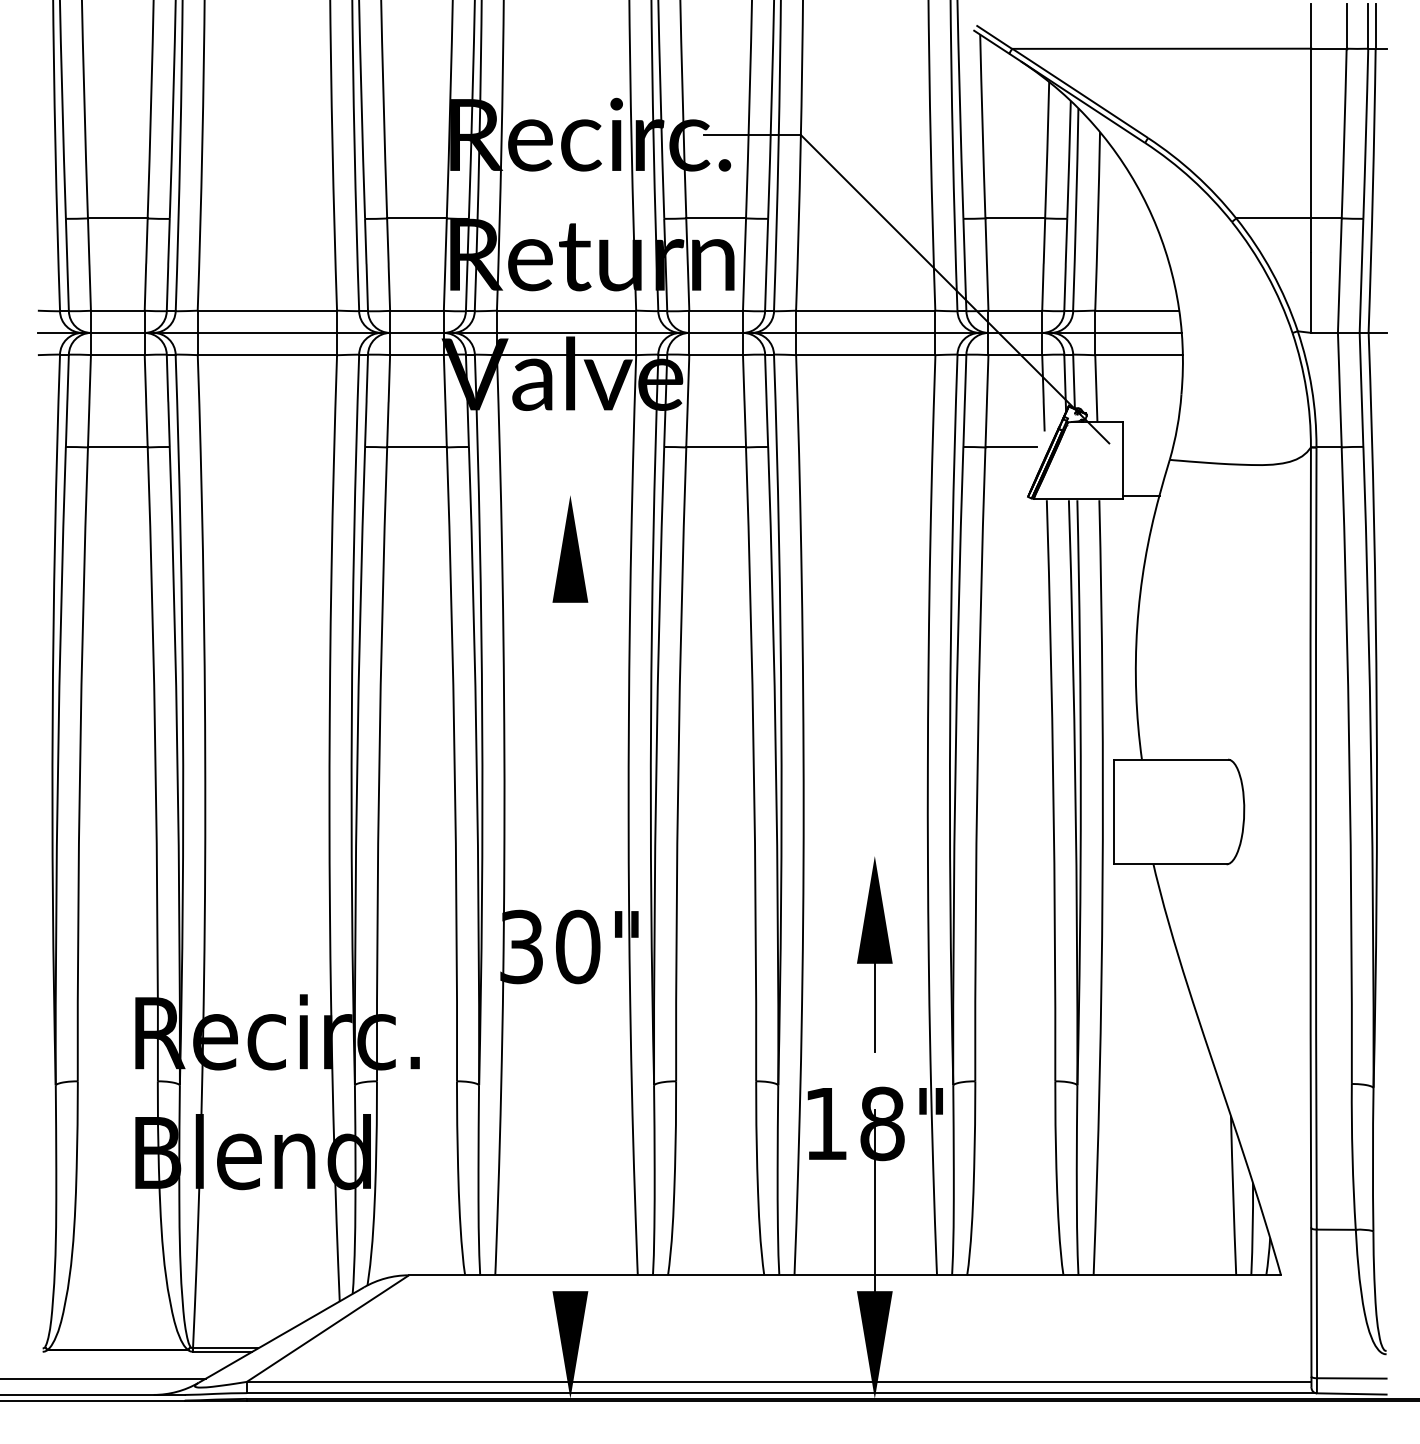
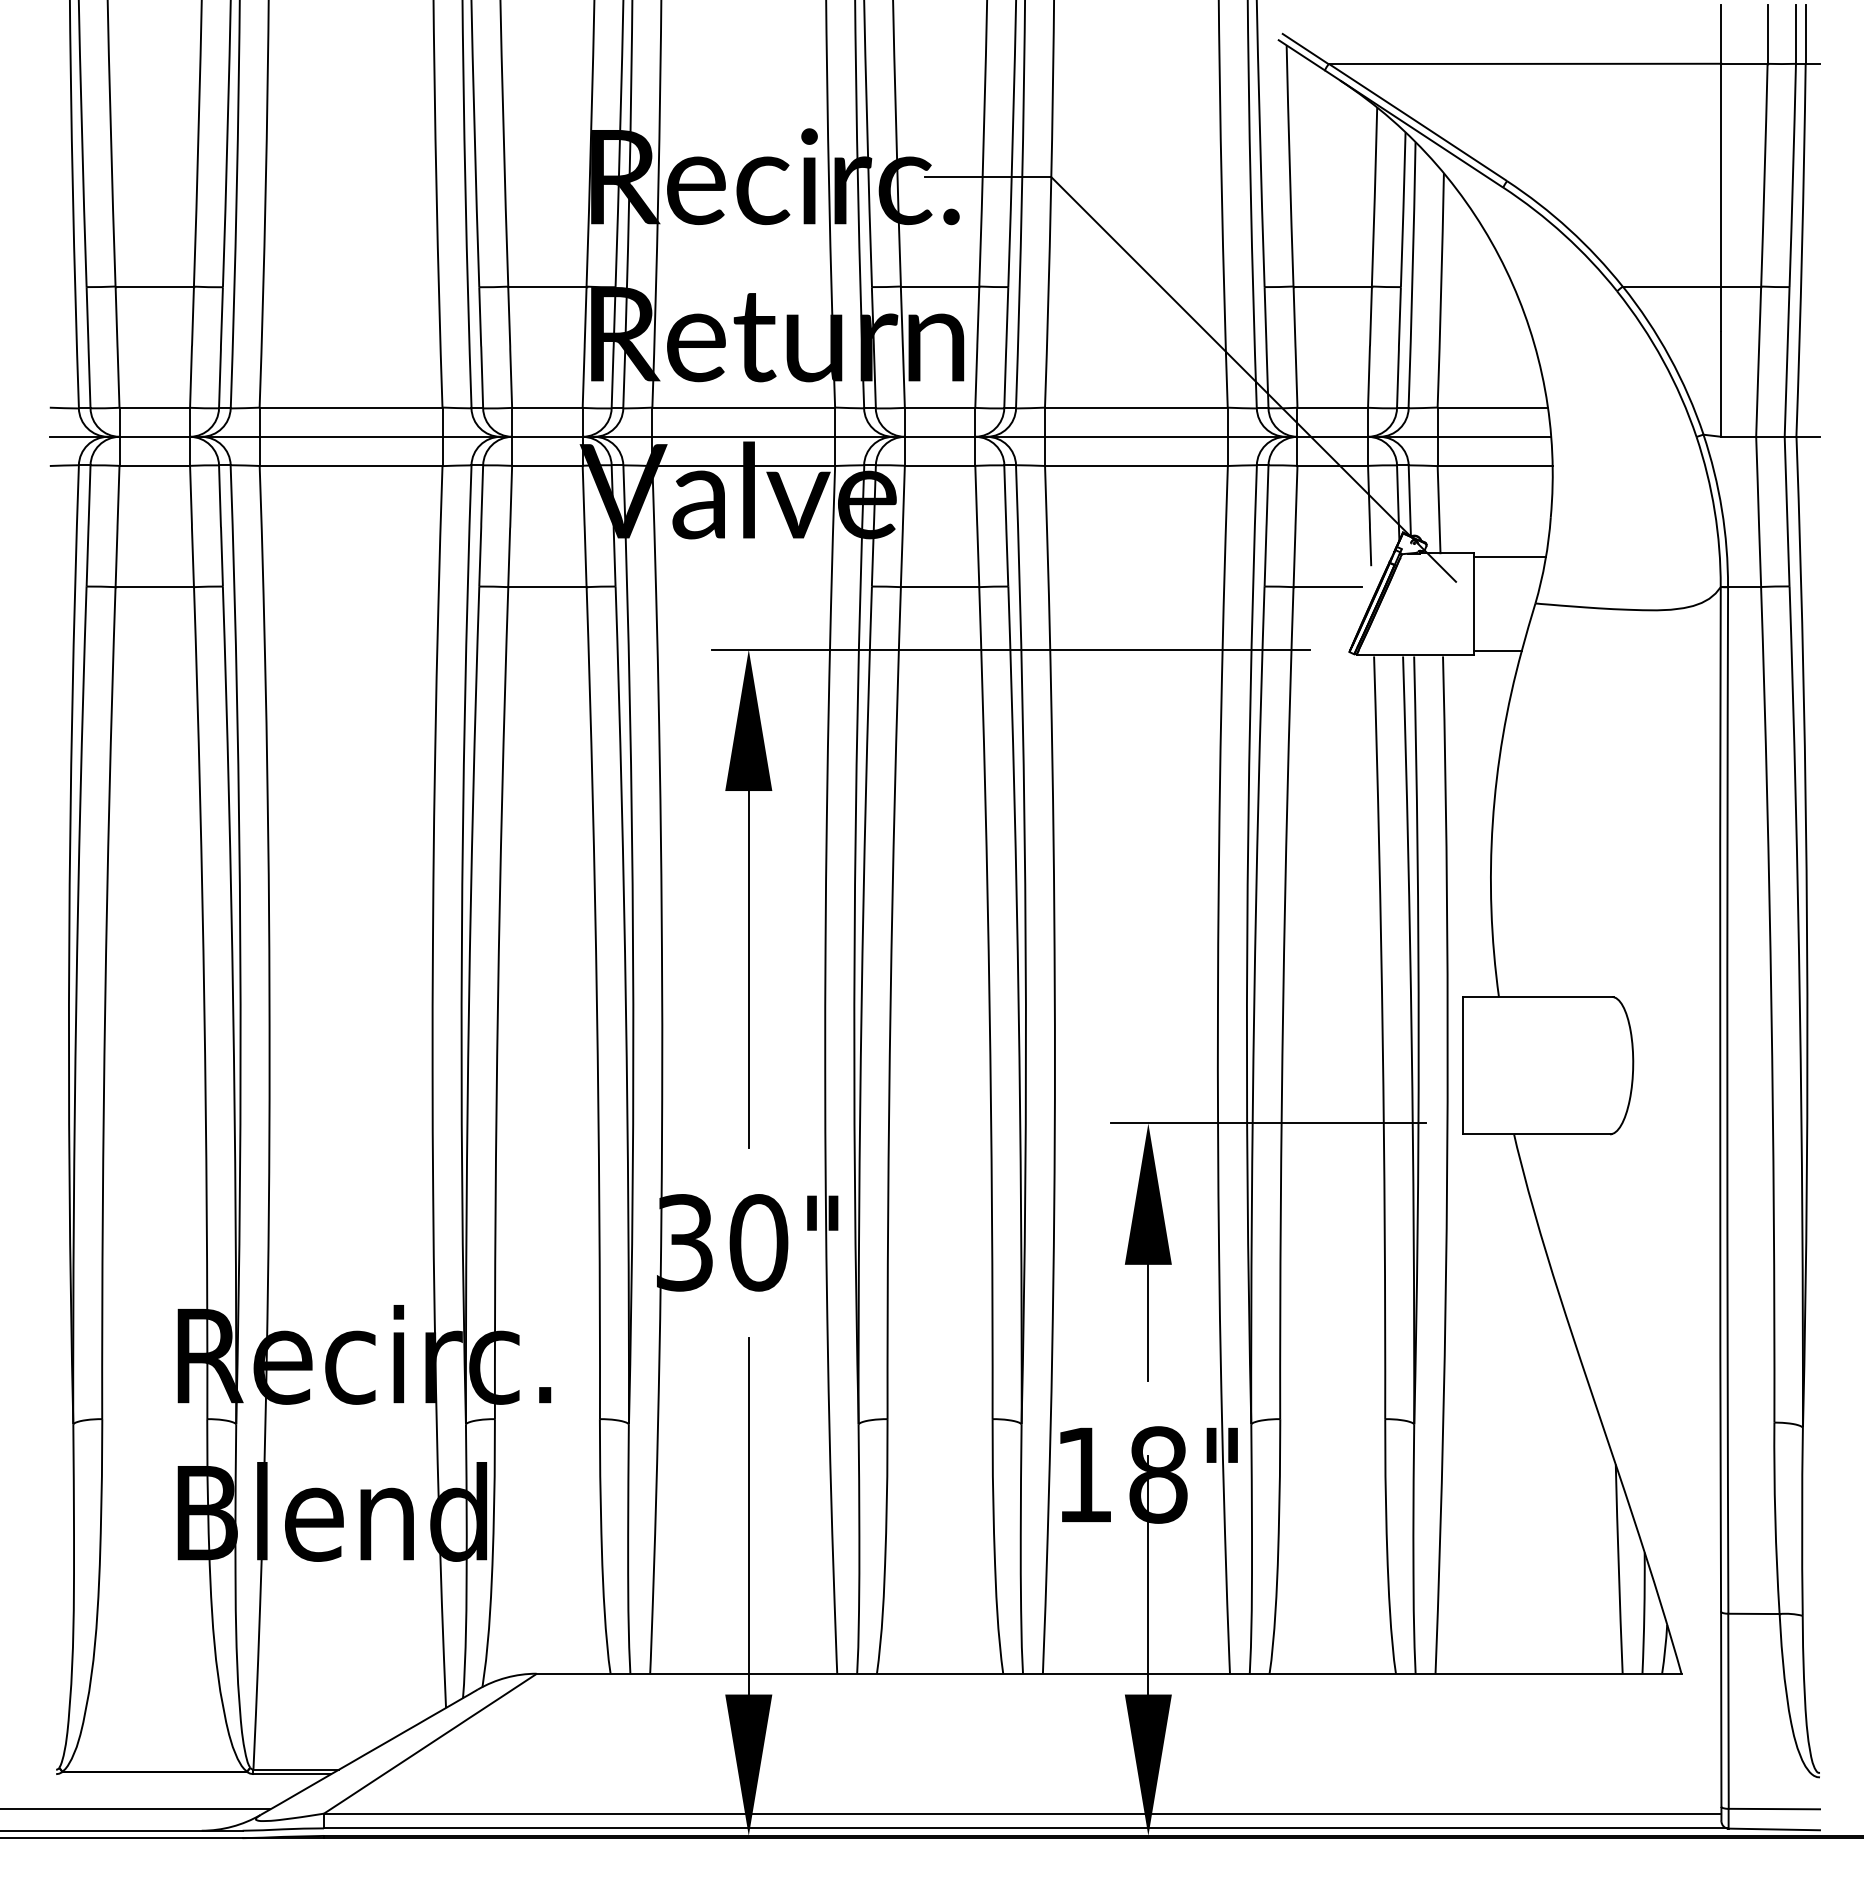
line: (1150, 424) -> (1510, 557), added
line: (769, 494) -> (1010, 649), added
line: (570, 738) -> (748, 969), added
line: (966, 856) -> (1268, 1123), added
line: (570, 1154) -> (748, 1515), added

